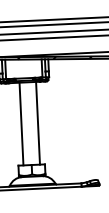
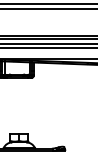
line: (38, 122) -> (25, 105), removed
line: (21, 123) -> (13, 105), removed

